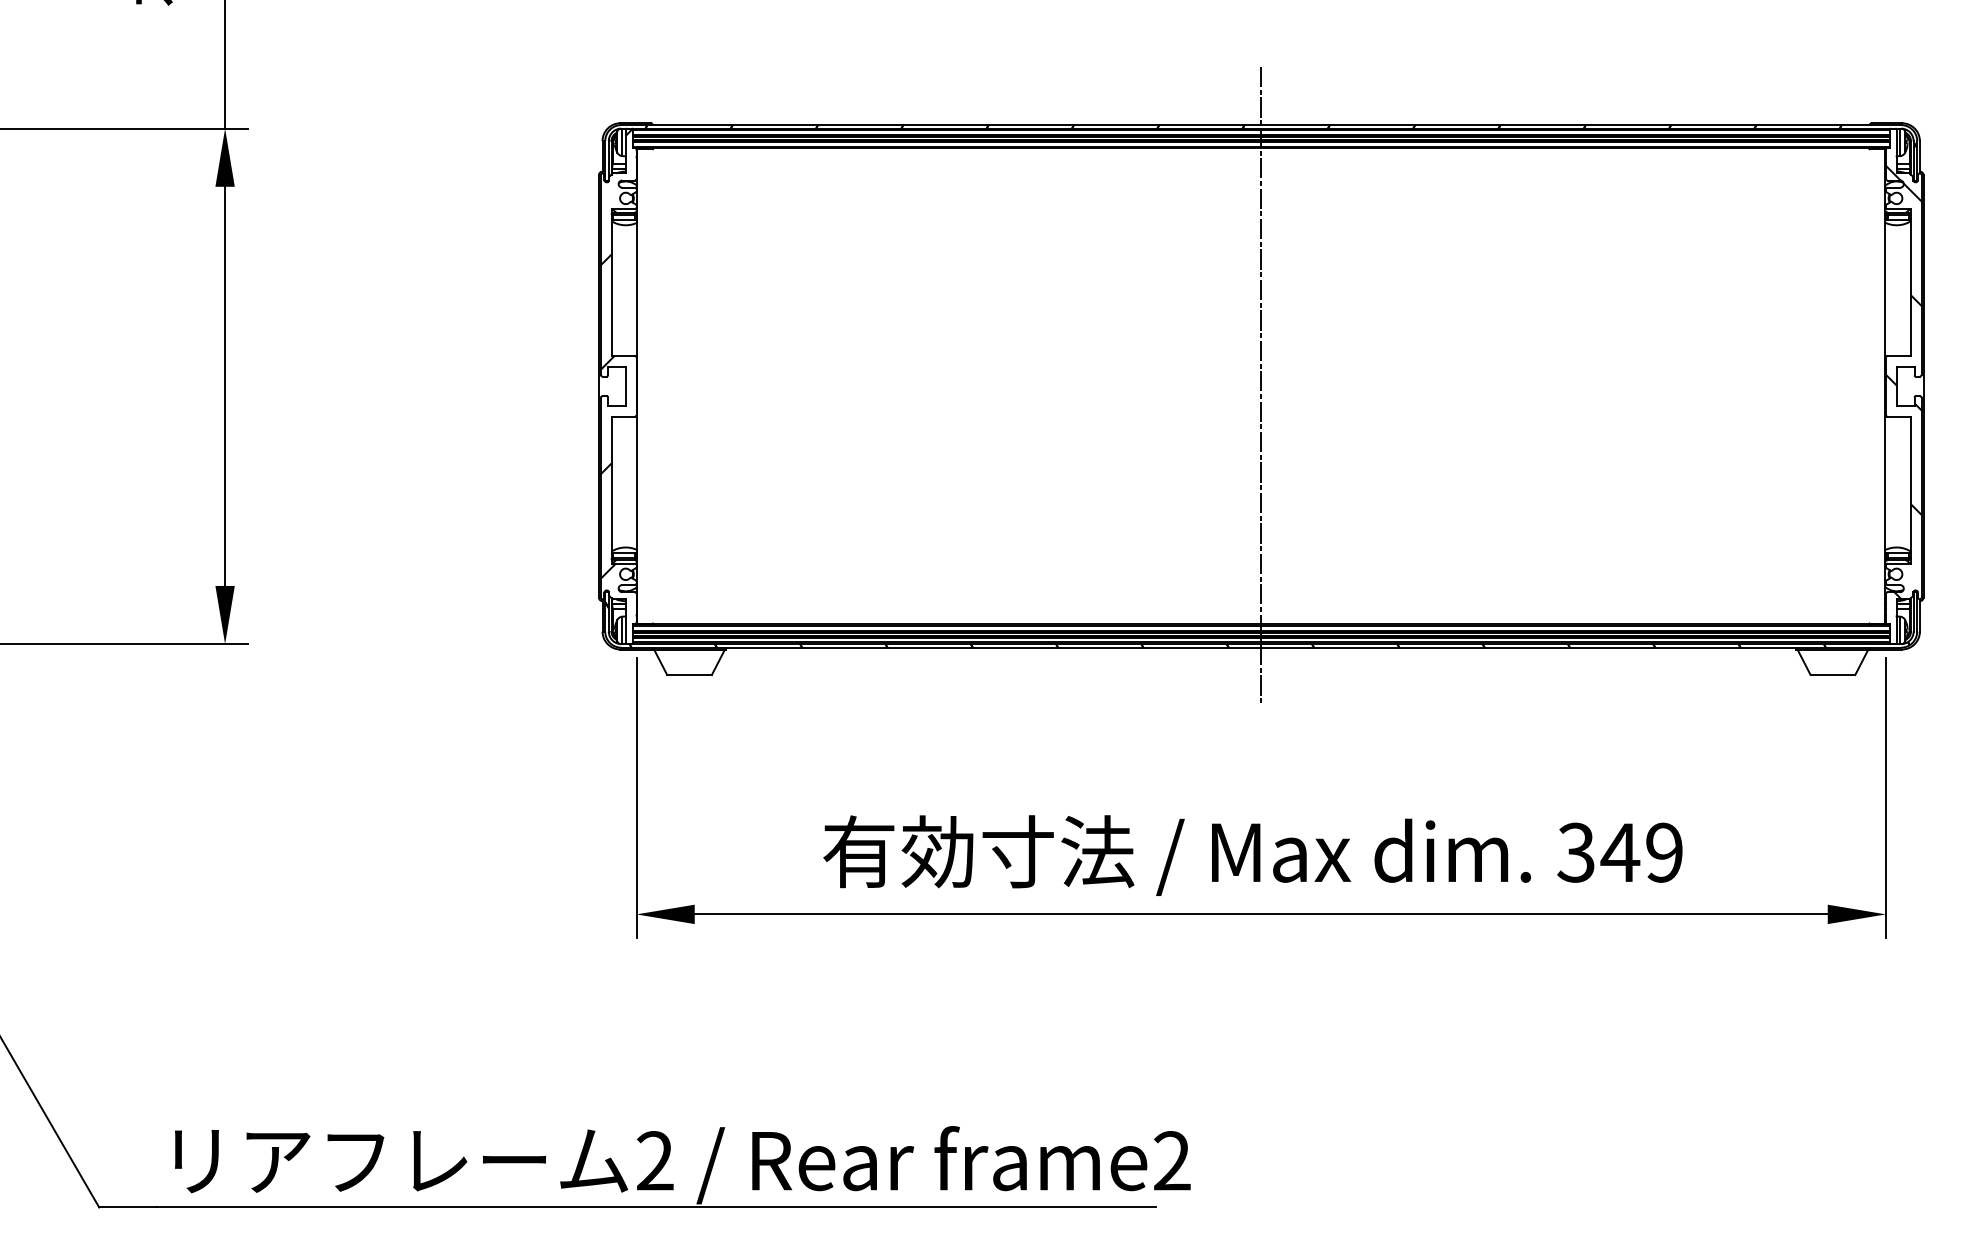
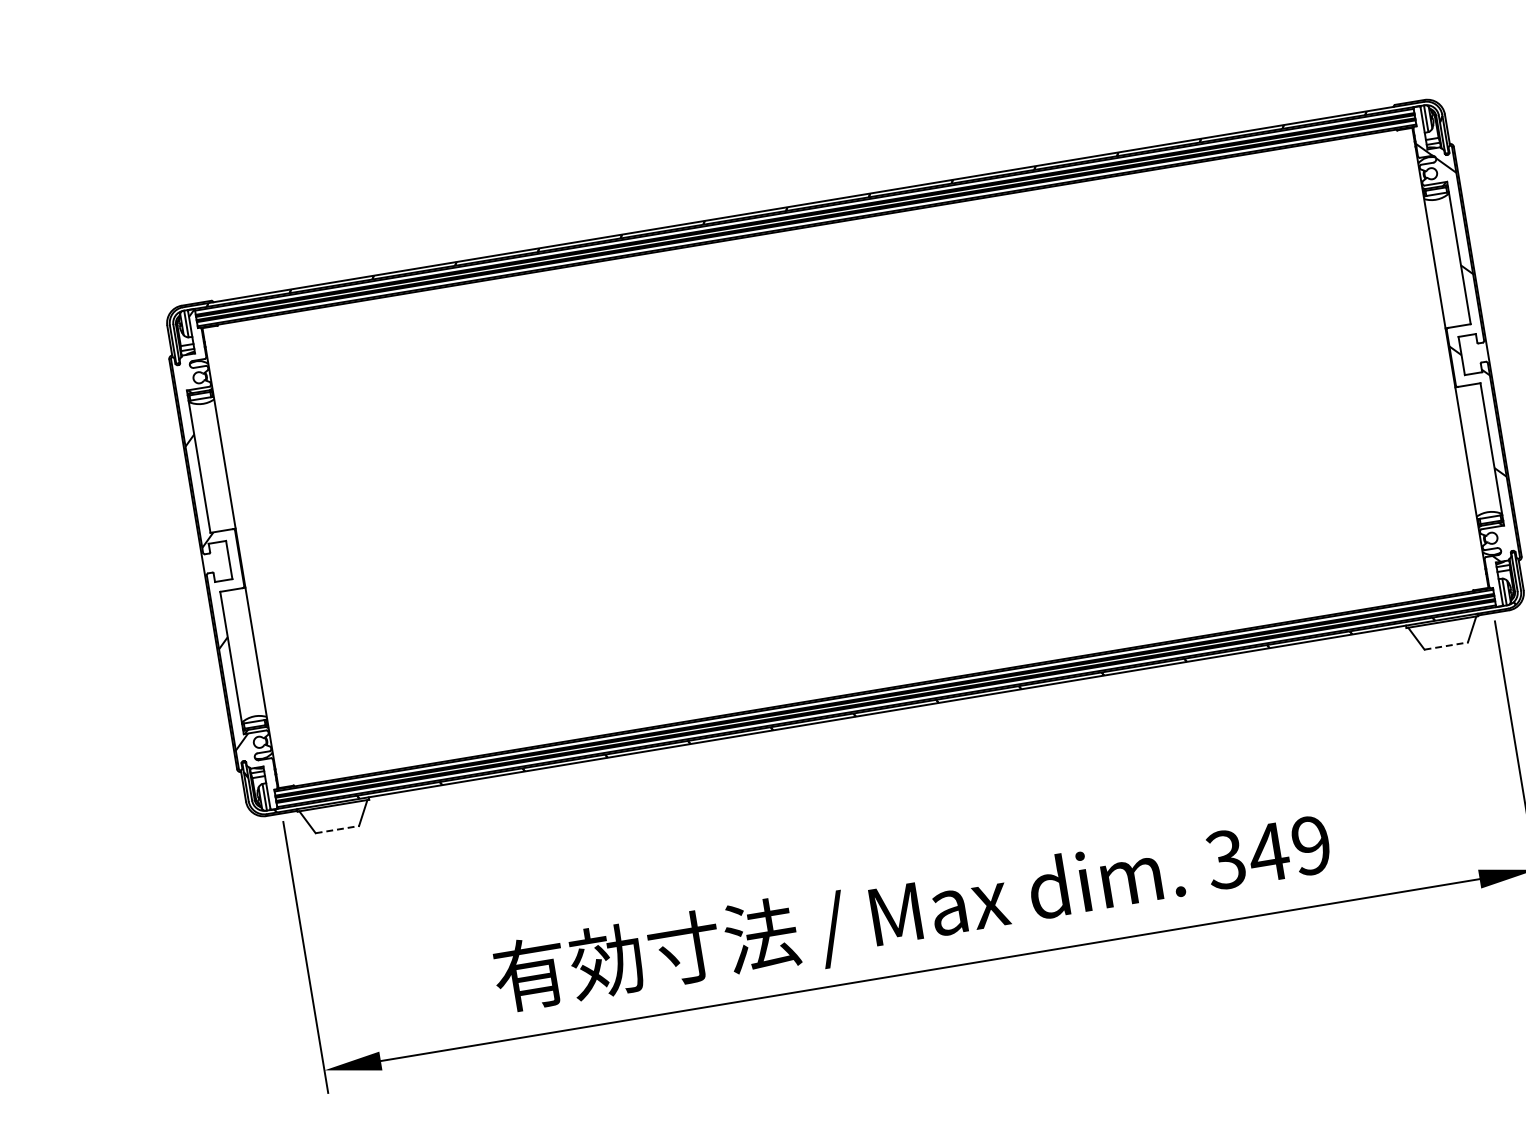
line: (1261, 385) -> (845, 457), removed
line: (690, 674) -> (338, 829), solid -> dashed
line: (1833, 674) -> (1446, 645), solid -> dashed

